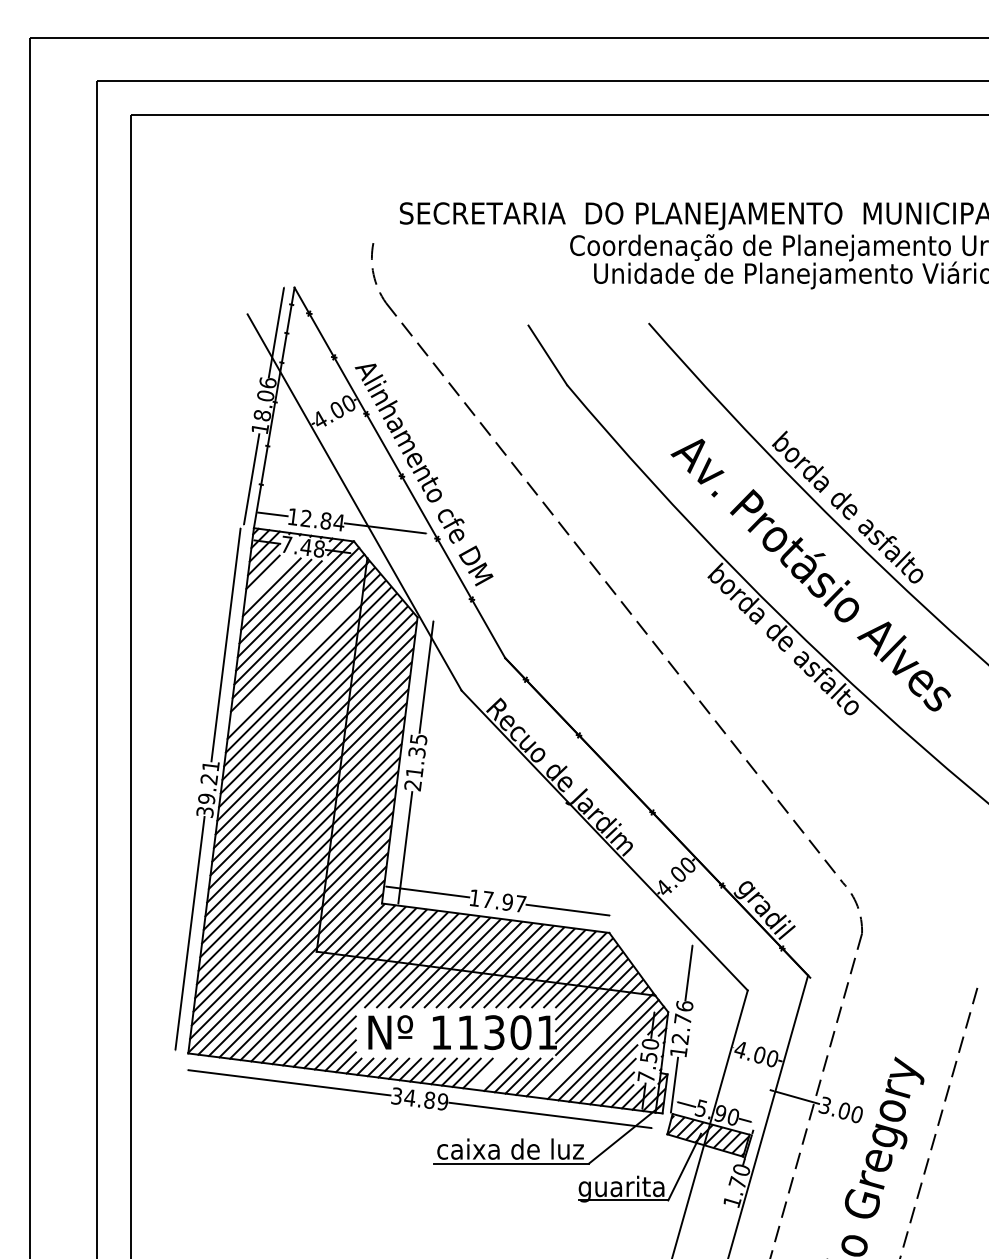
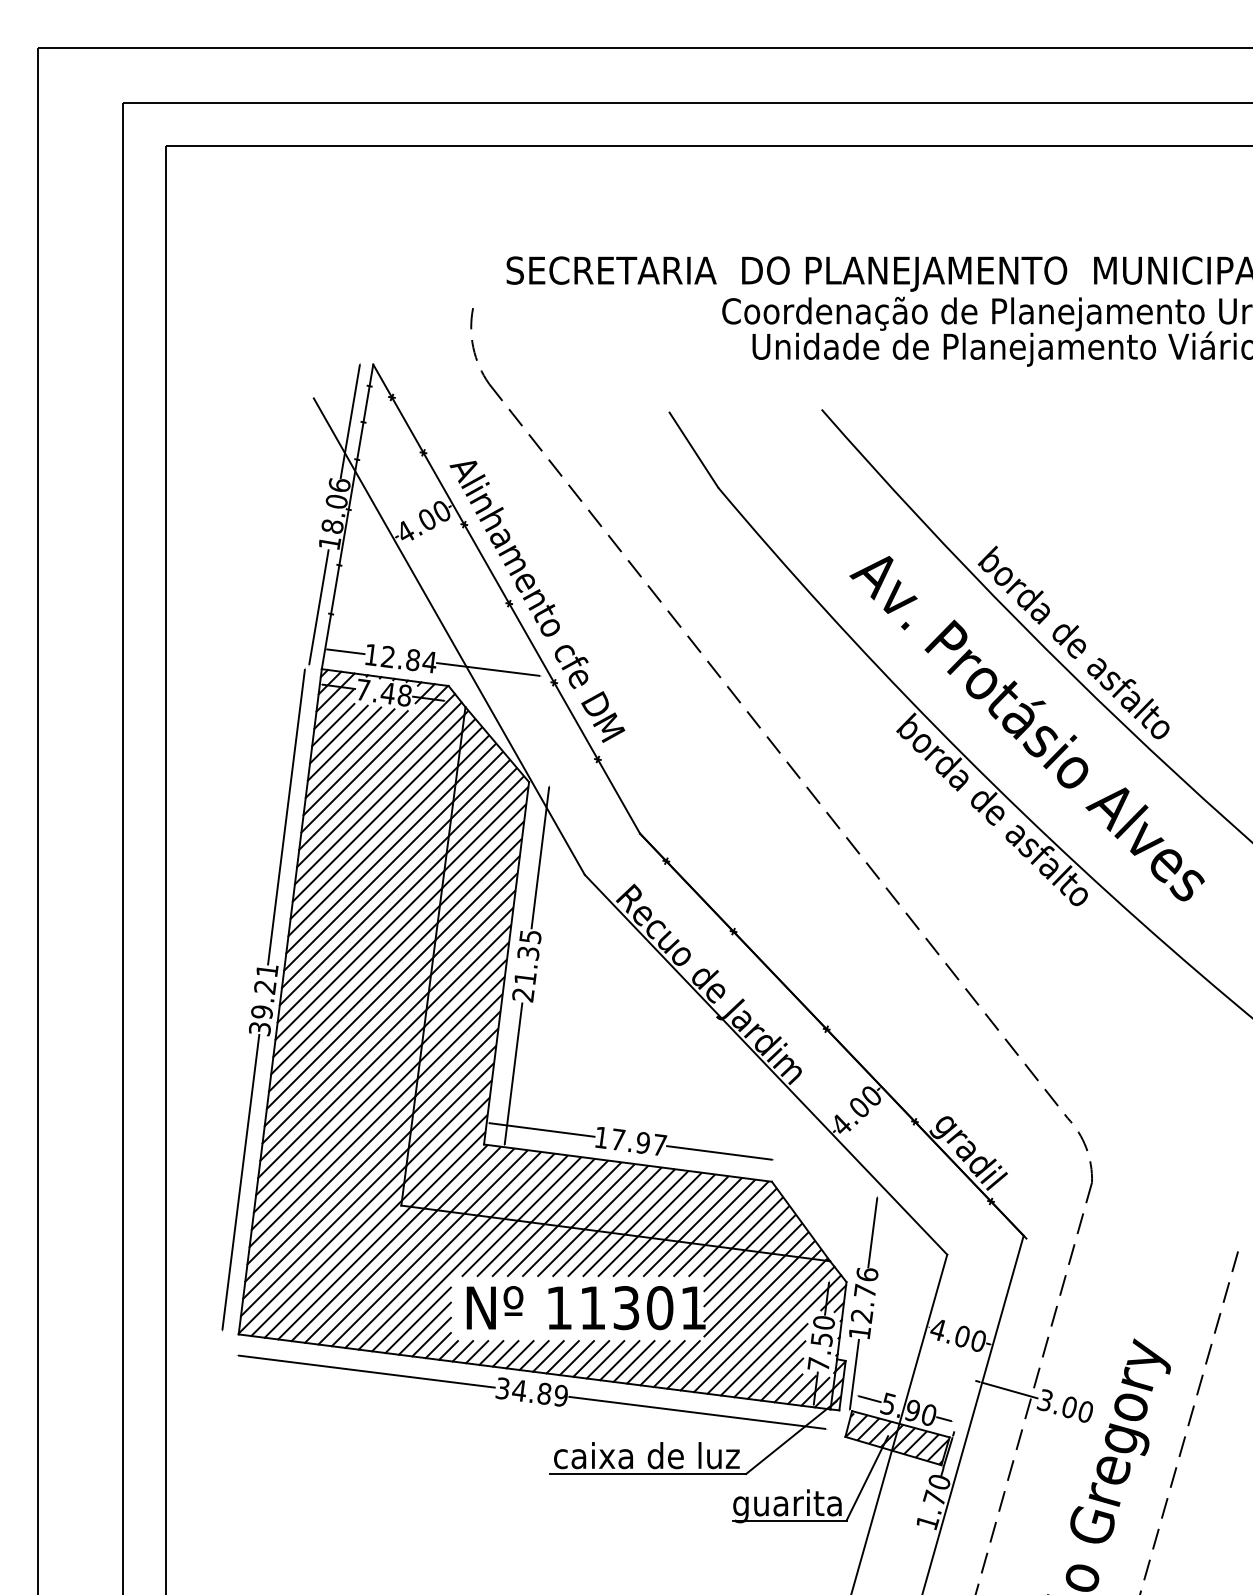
line: (267, 579) -> (339, 734), added
line: (296, 658) -> (375, 834), added
line: (589, 1045) -> (746, 1324), added
line: (488, 1073) -> (618, 1359), added

